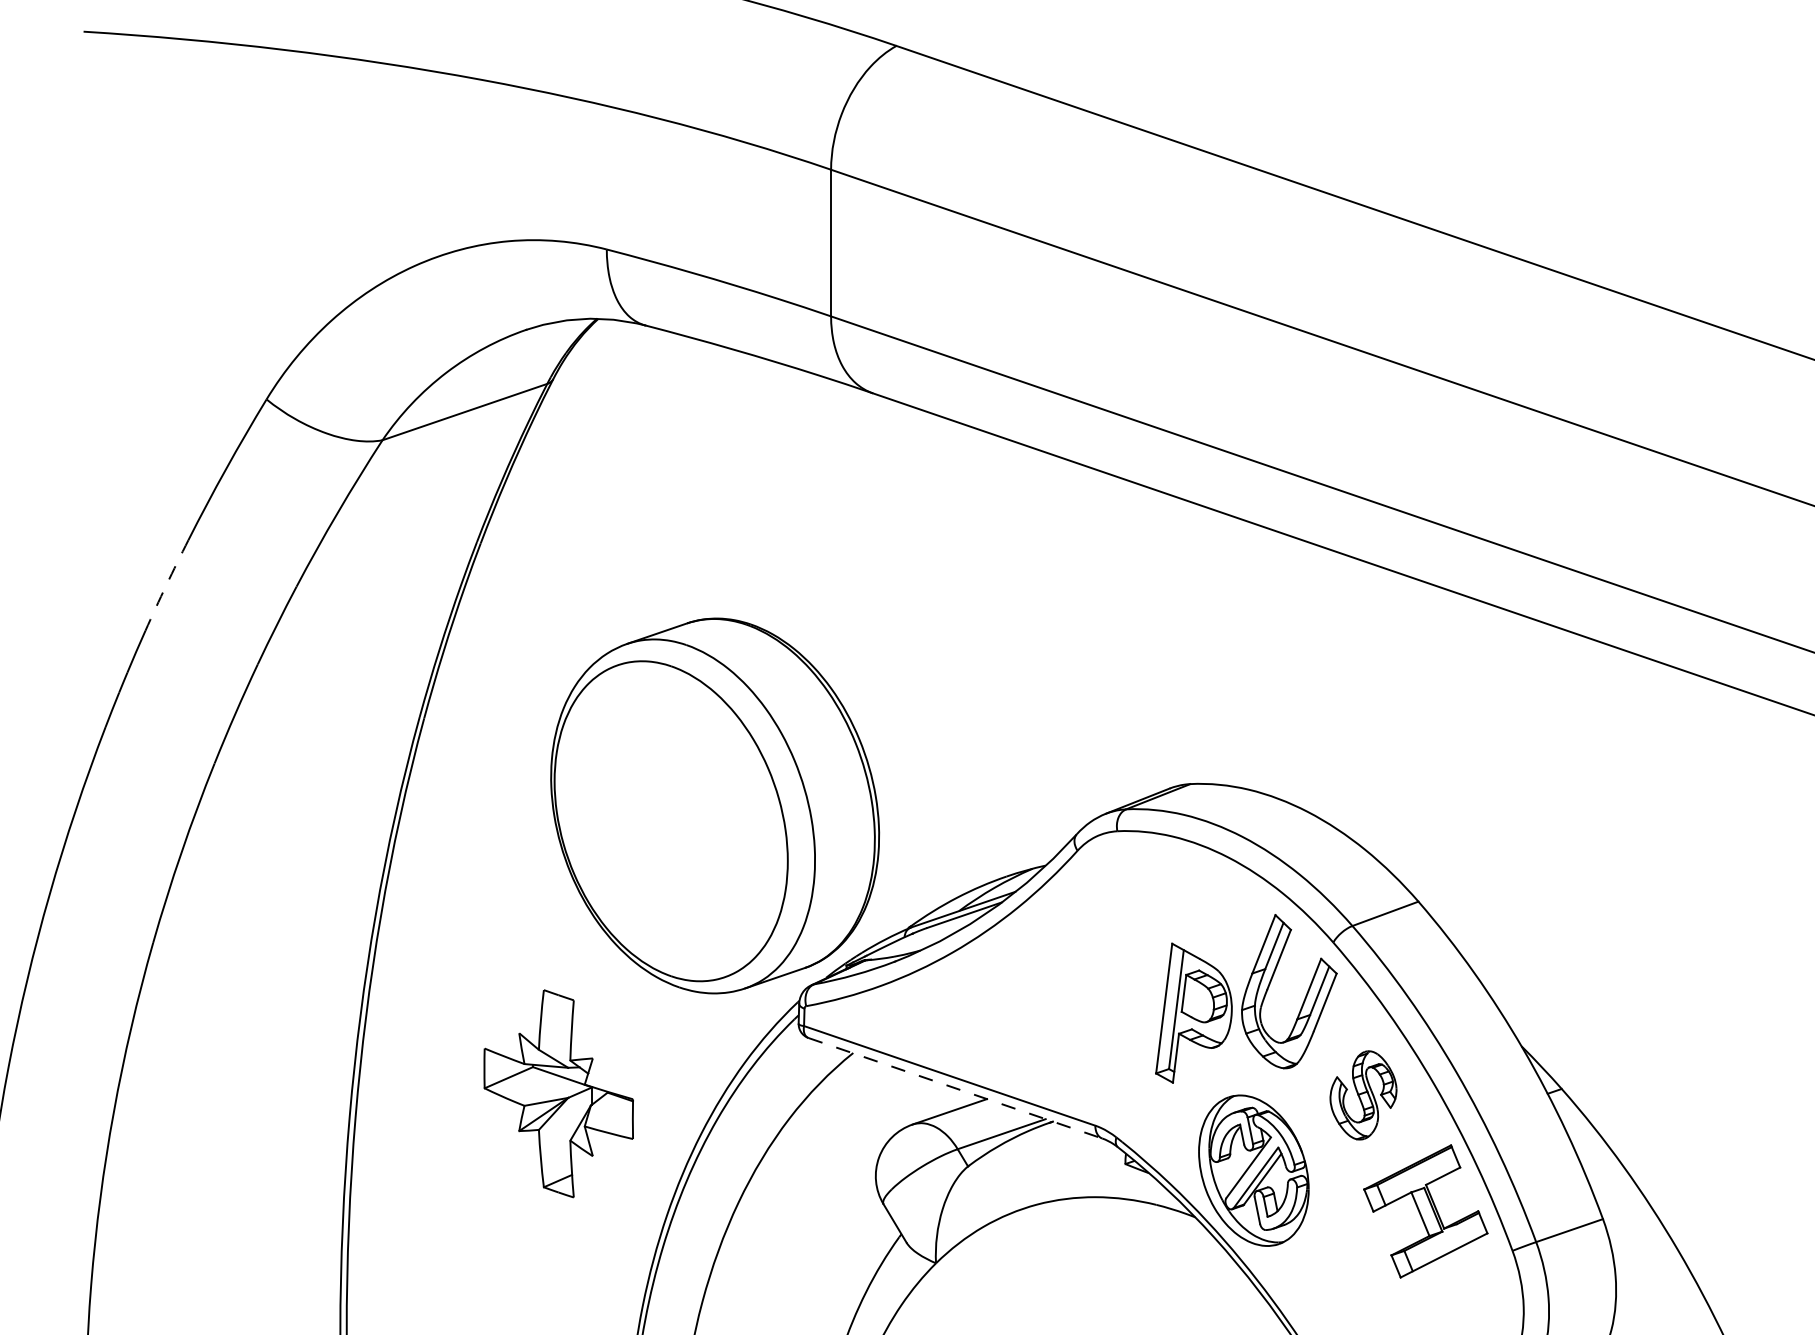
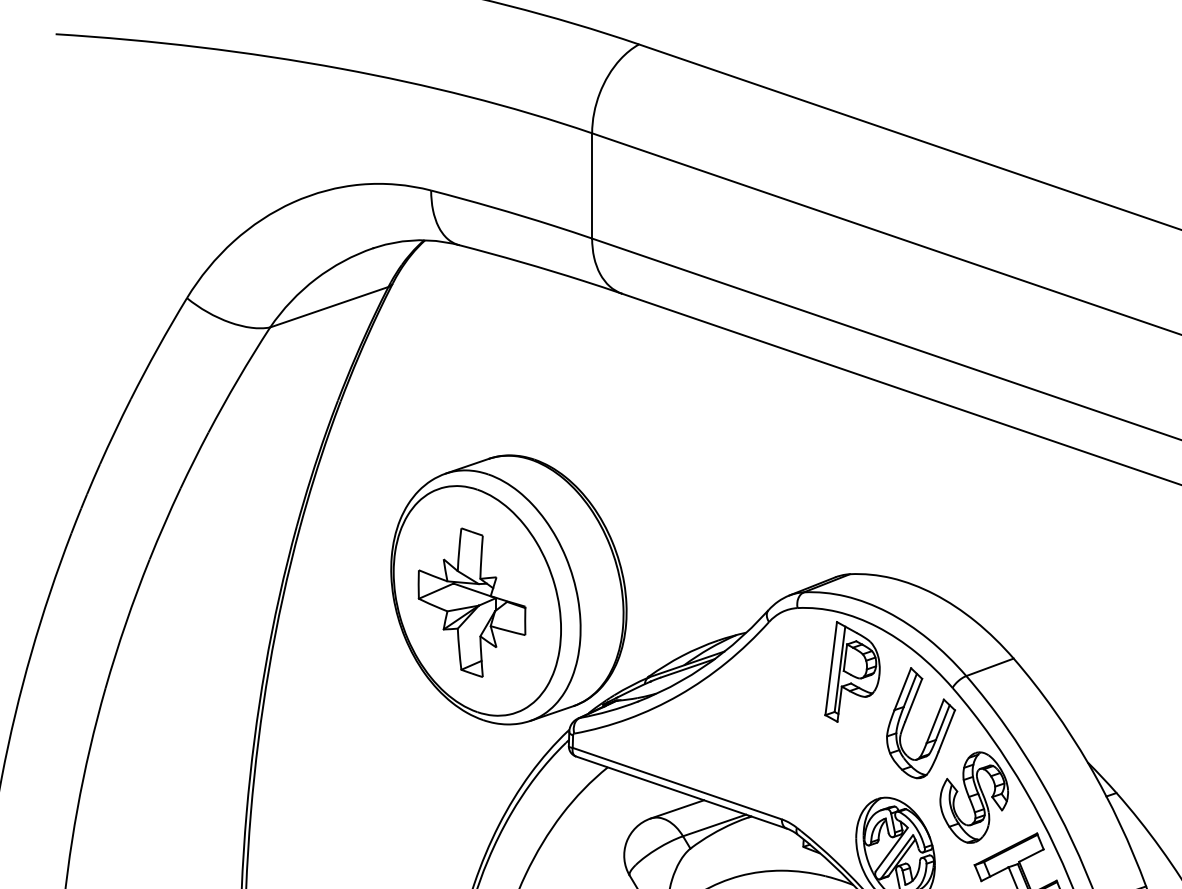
arc: (166, 585) -> (115, 431), dashed -> solid
part: (1193, 1012) -> (852, 671), moved
line: (955, 1088) -> (681, 792), dashed -> solid
part: (558, 1093) -> (471, 602), moved
part: (1363, 1095) -> (974, 797), size x1.43

